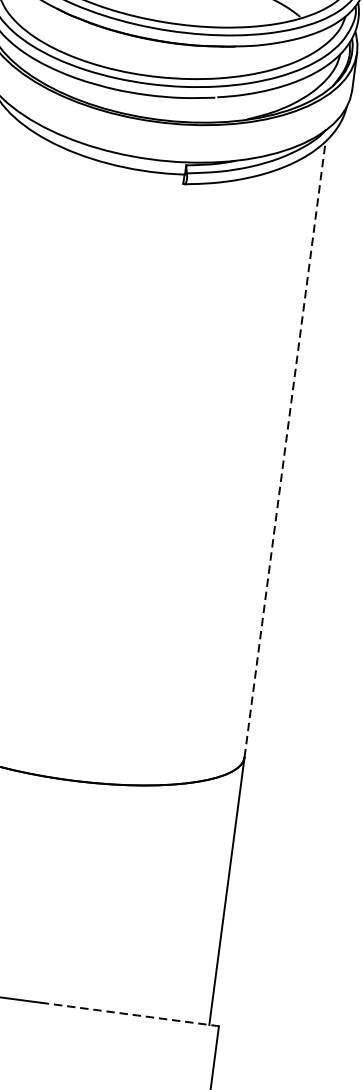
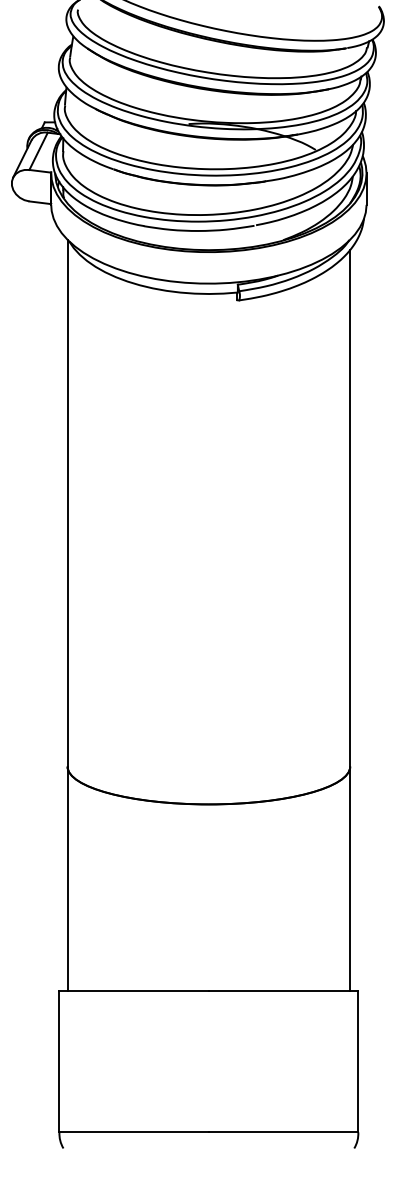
line: (285, 448) -> (350, 507), dashed -> solid
line: (129, 1013) -> (283, 990), dashed -> solid

